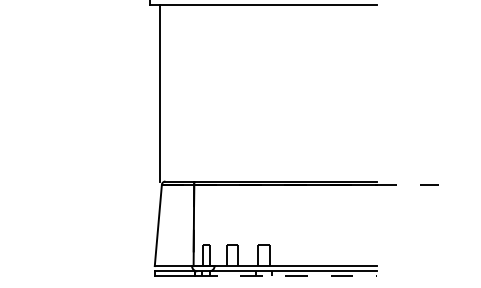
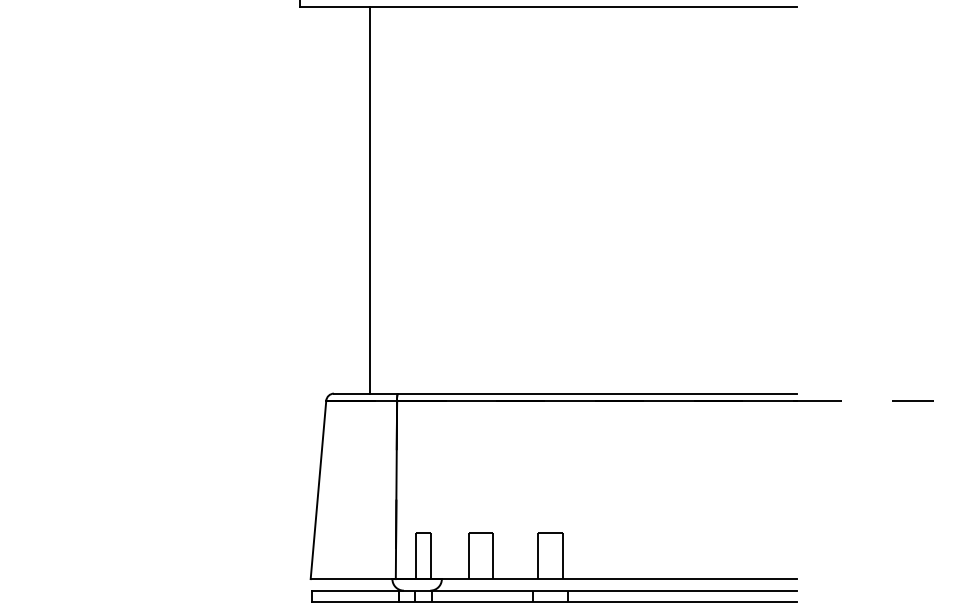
line: (159, 93) -> (369, 200), moved
line: (285, 276) -> (597, 601), dashed -> solid

